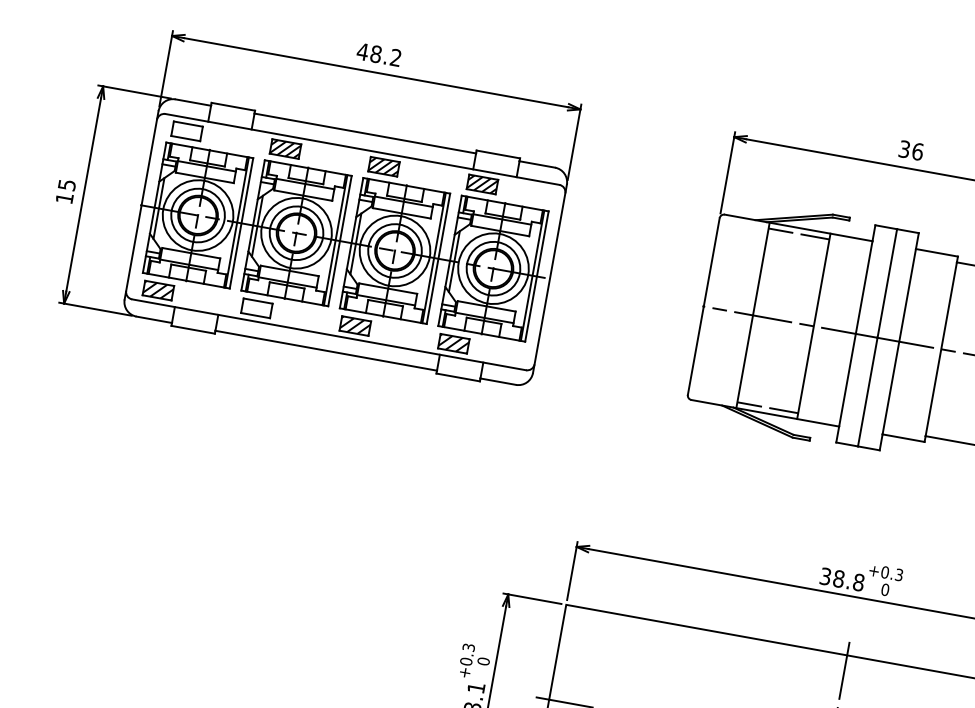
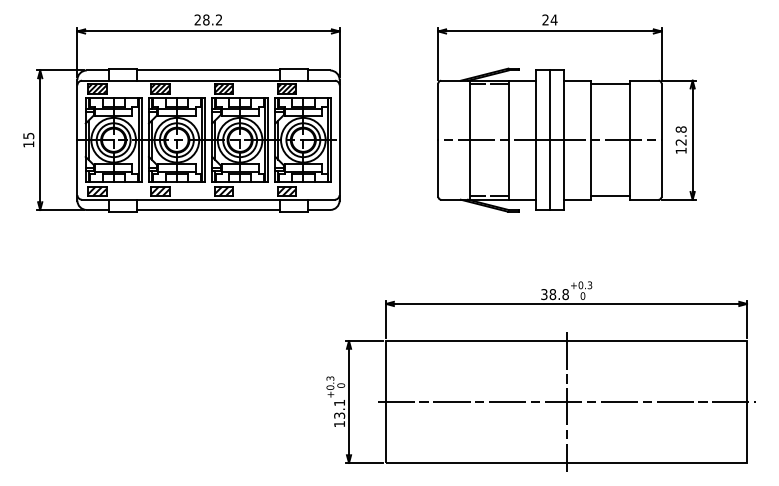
text: (362, 51) -> (197, 19), 48.2 -> 28.2
hatch: (187, 130) -> (97, 88), added
text: (910, 149) -> (549, 19), 36 -> 24
hatch: (256, 308) -> (160, 191), added

